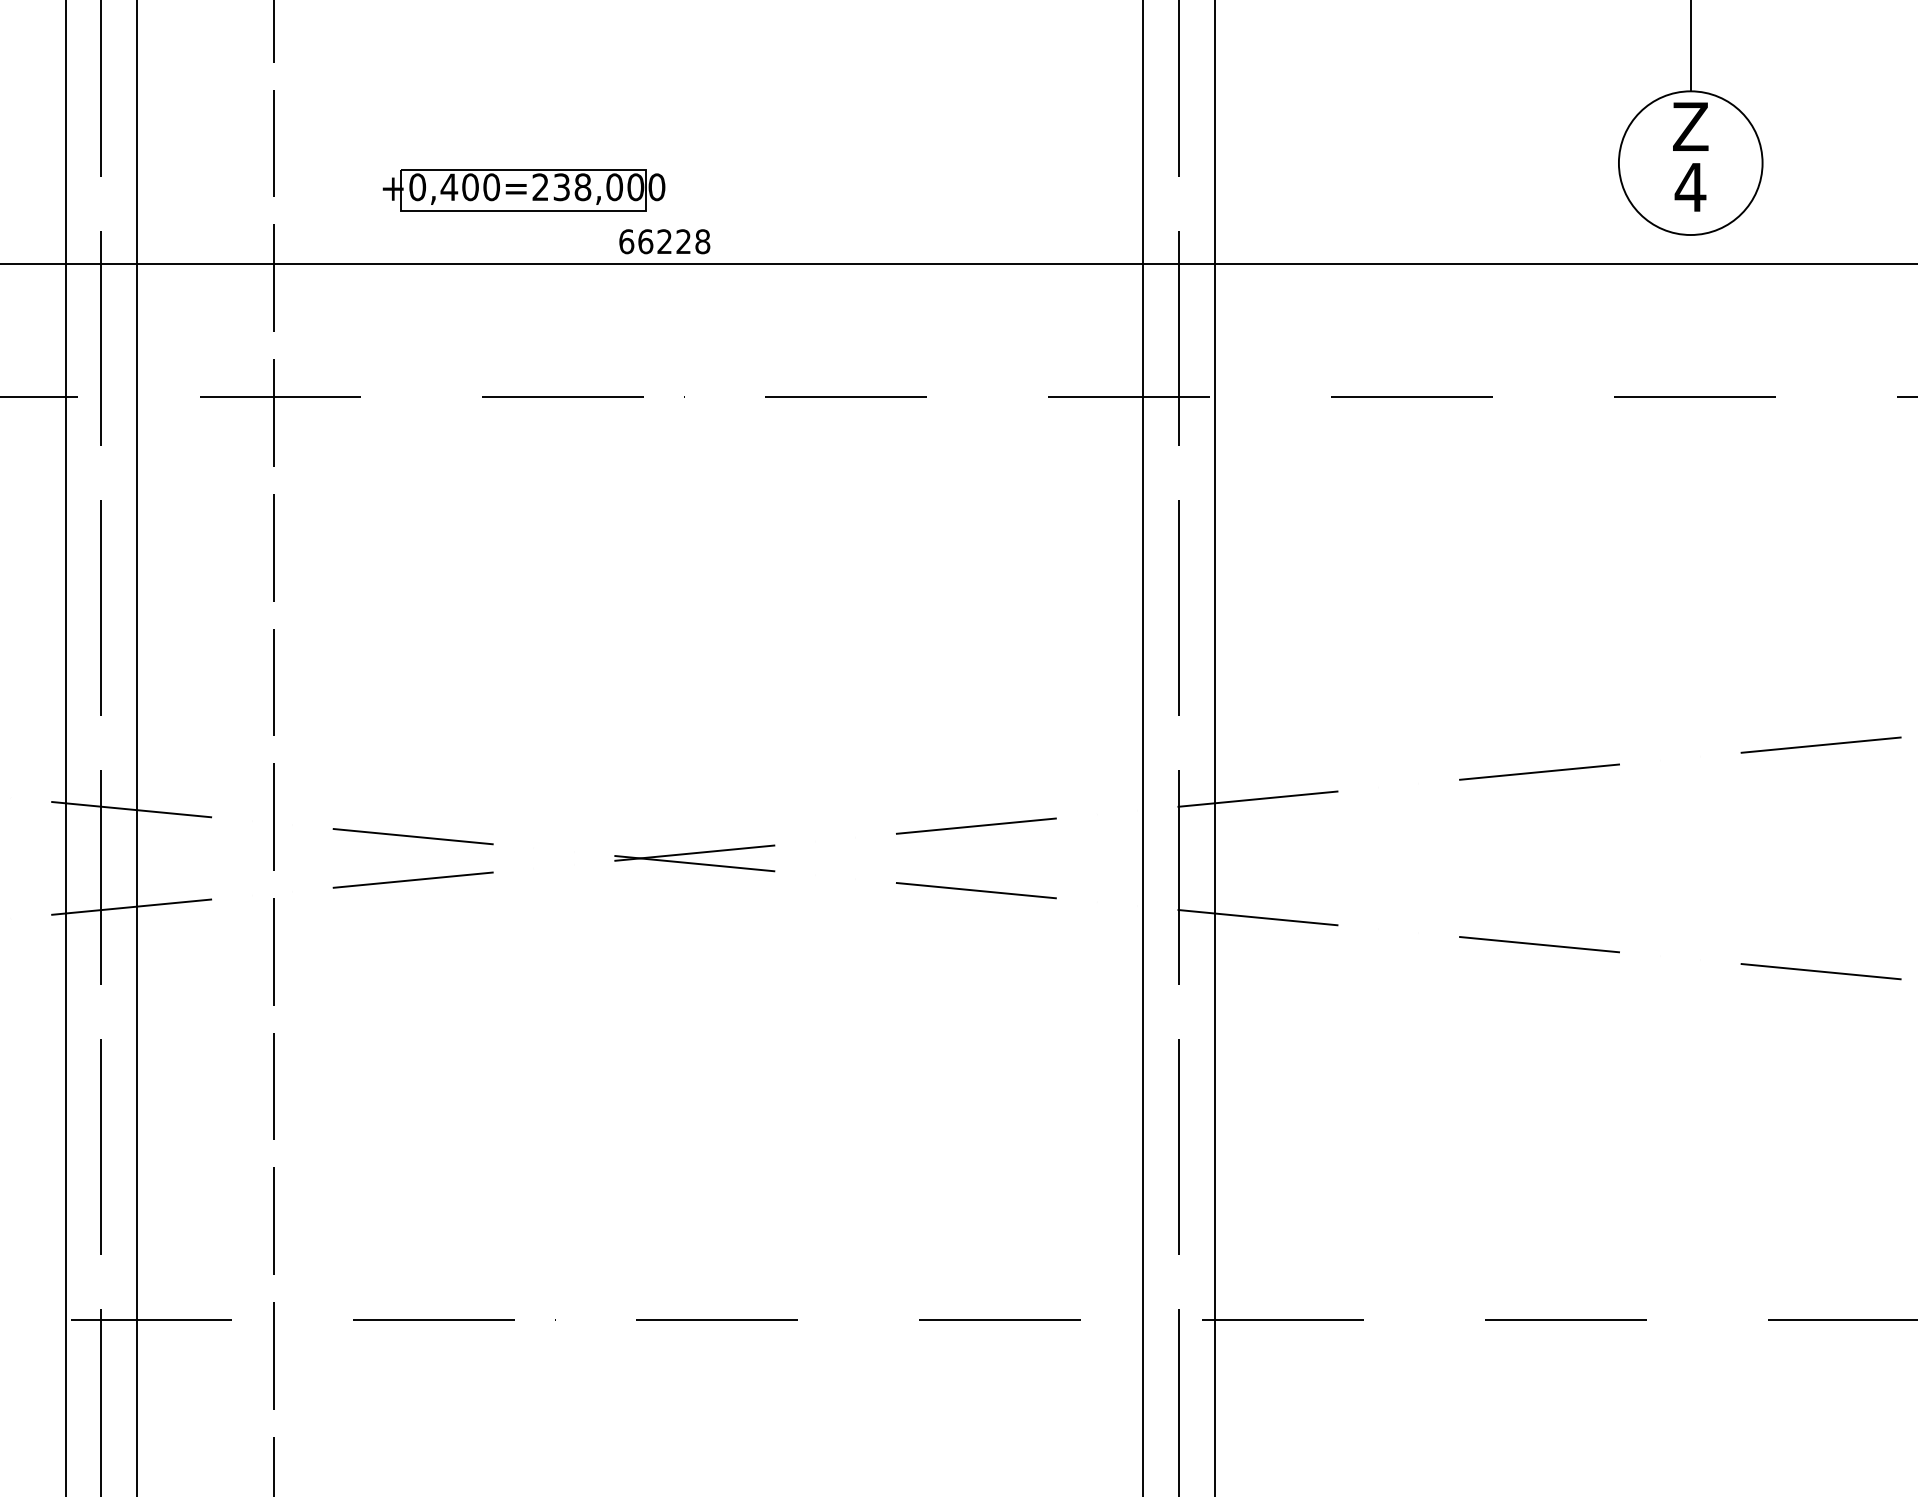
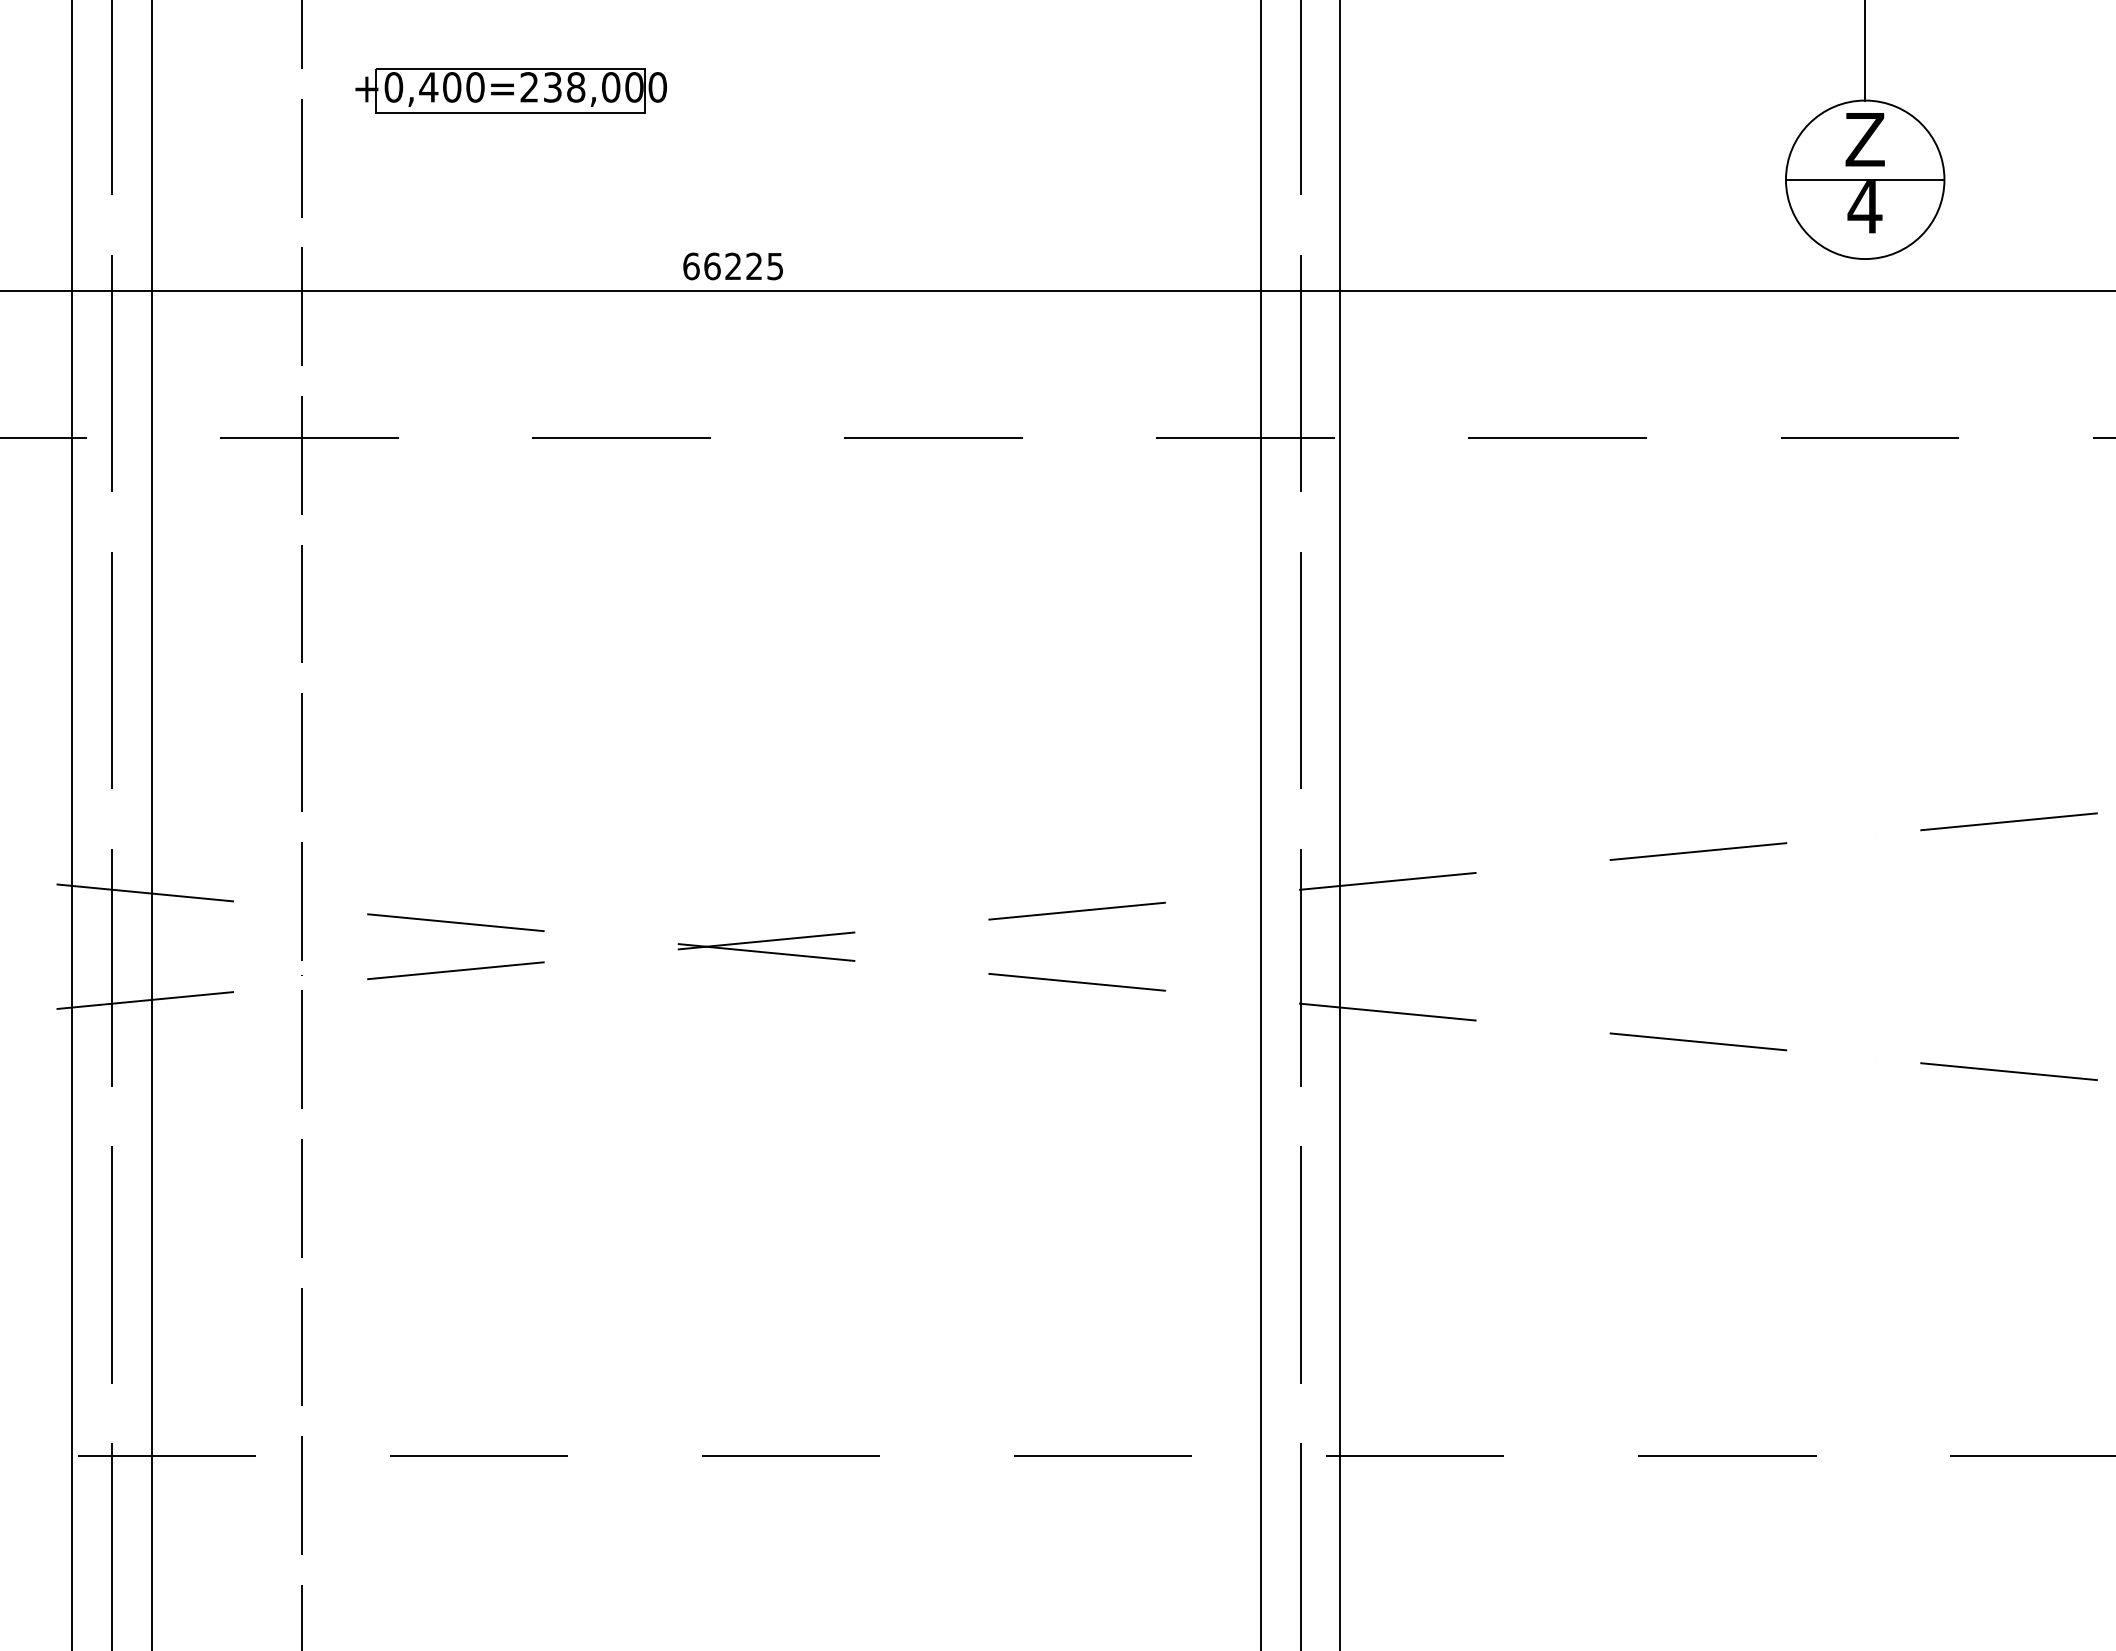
line: (1690, 162) -> (1864, 179), added
part: (523, 190) -> (510, 90), moved
text: (702, 241) -> (775, 266), 66228 -> 66225

